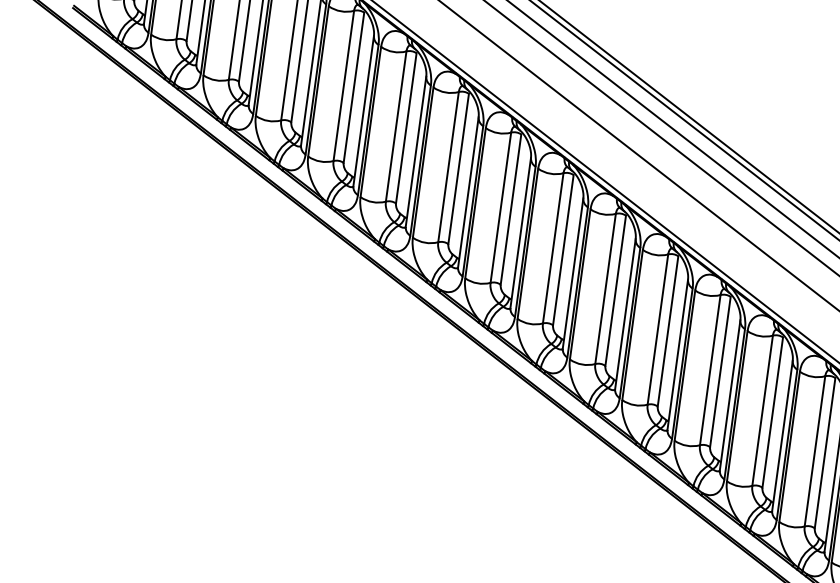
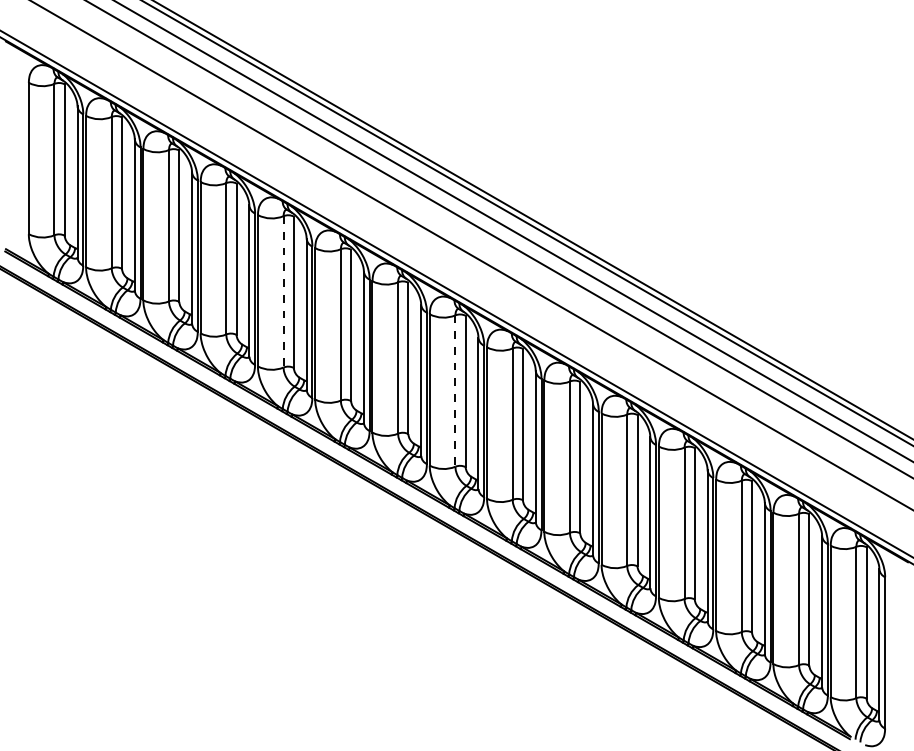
line: (343, 85) -> (283, 291), solid -> dashed
line: (500, 208) -> (455, 391), solid -> dashed

